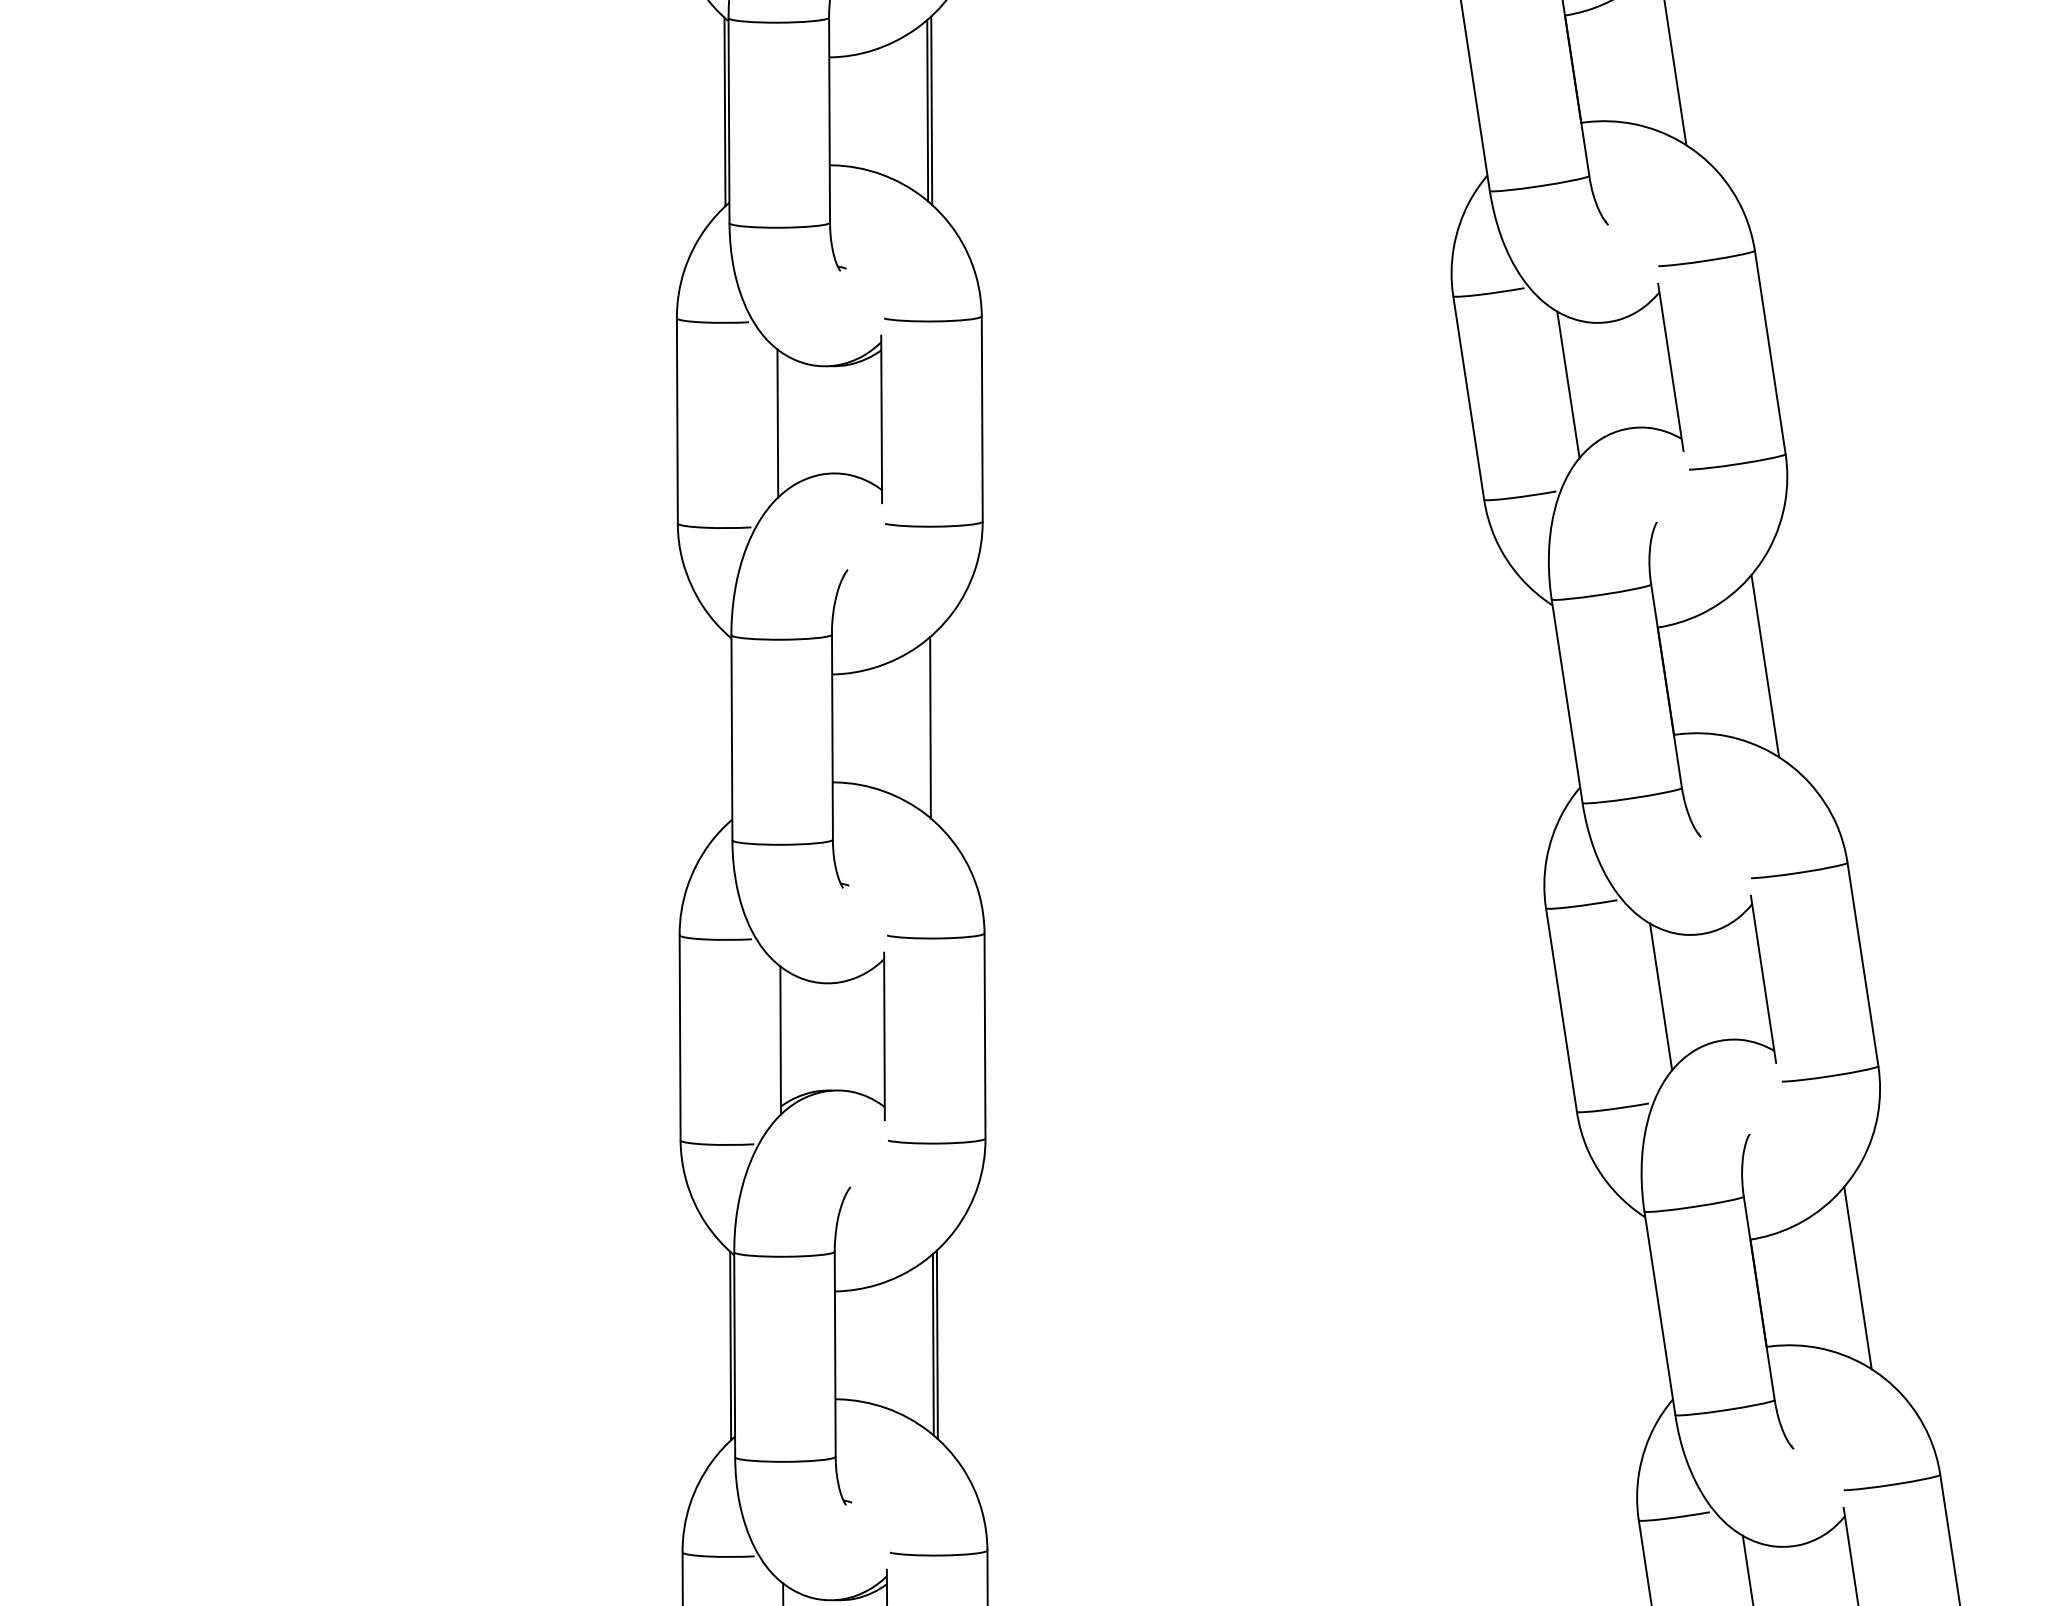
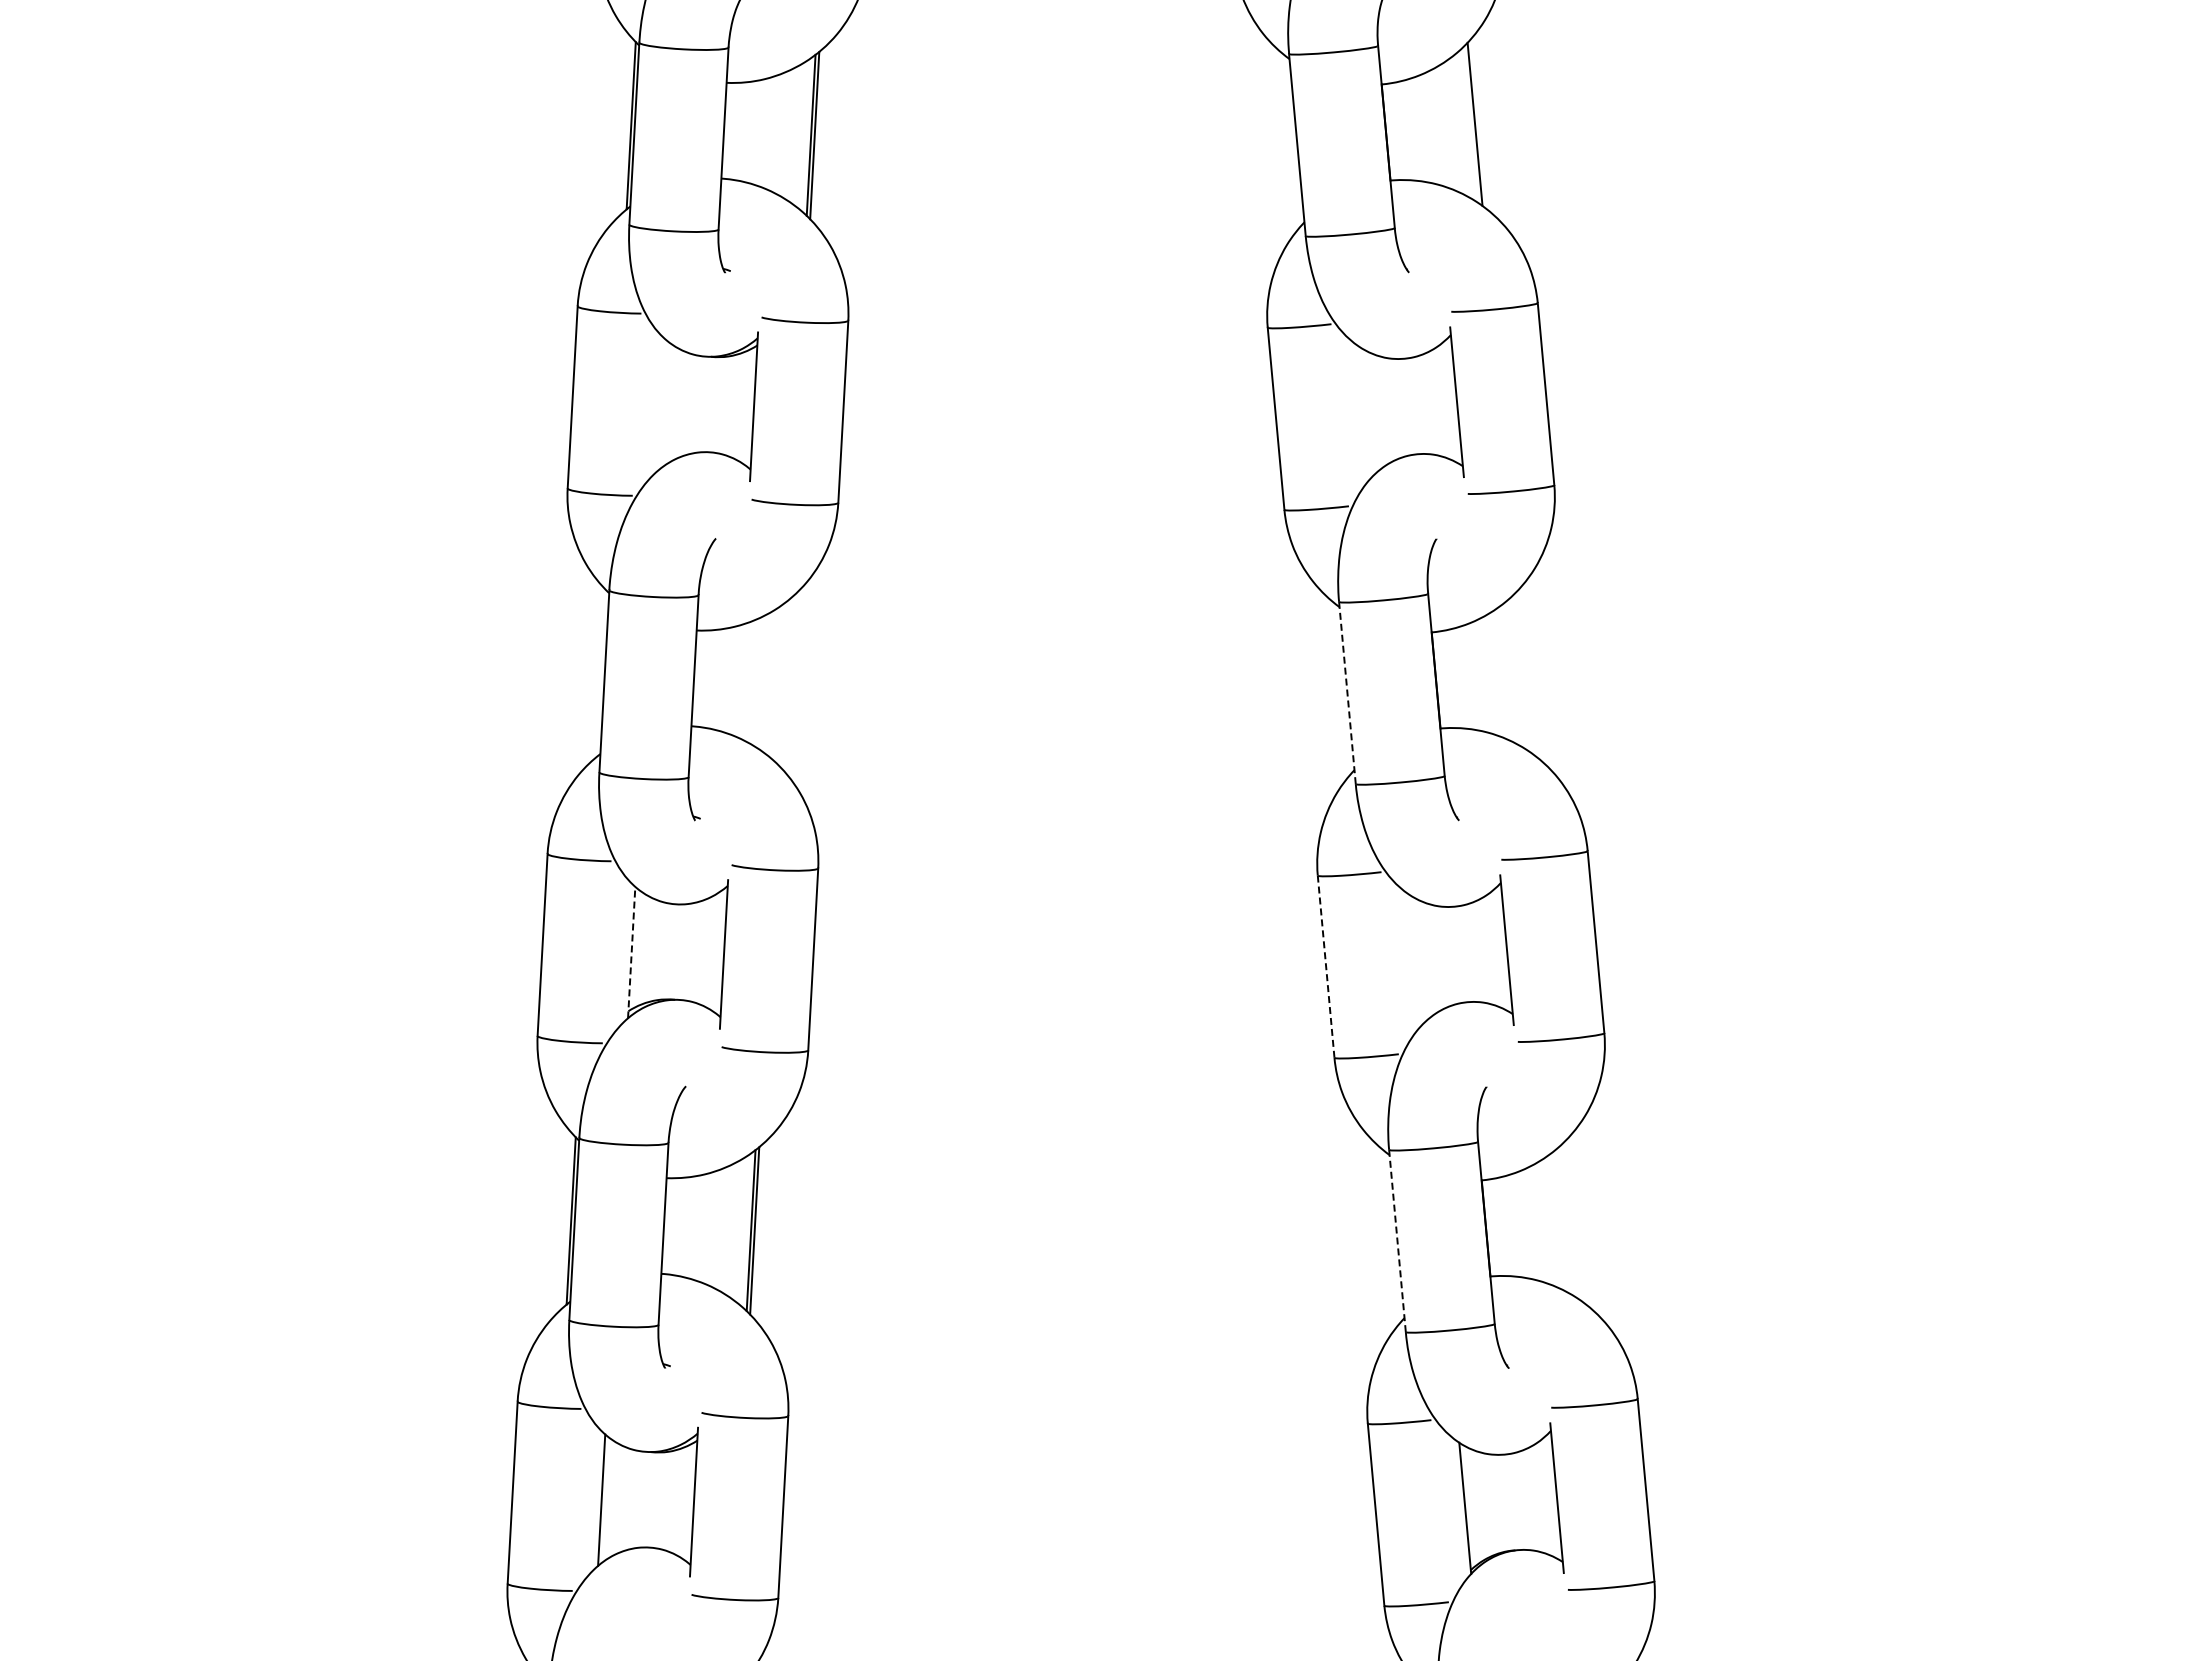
line: (1568, 383) -> (1365, 411), removed
line: (777, 423) -> (661, 404), removed
line: (1764, 665) -> (1524, 671), removed
line: (1567, 701) -> (1347, 693), solid -> dashed
line: (929, 727) -> (780, 682), removed
line: (1661, 995) -> (1415, 959), removed
line: (1561, 1009) -> (1326, 966), solid -> dashed
line: (780, 1040) -> (631, 952), solid -> dashed
line: (1857, 1277) -> (1574, 1219), removed
line: (1659, 1313) -> (1397, 1241), solid -> dashed

